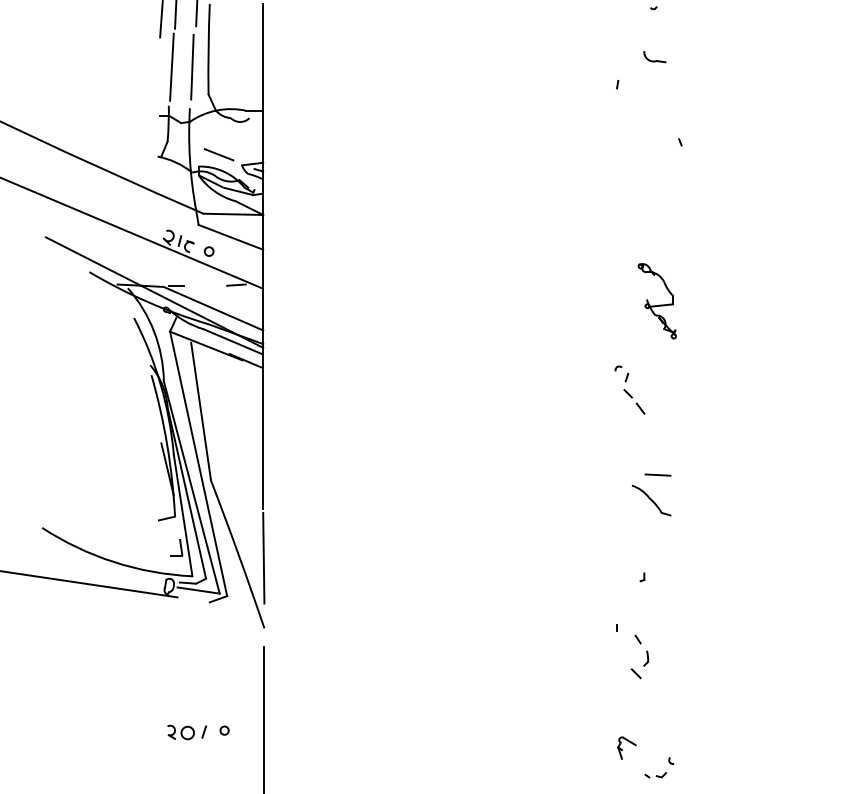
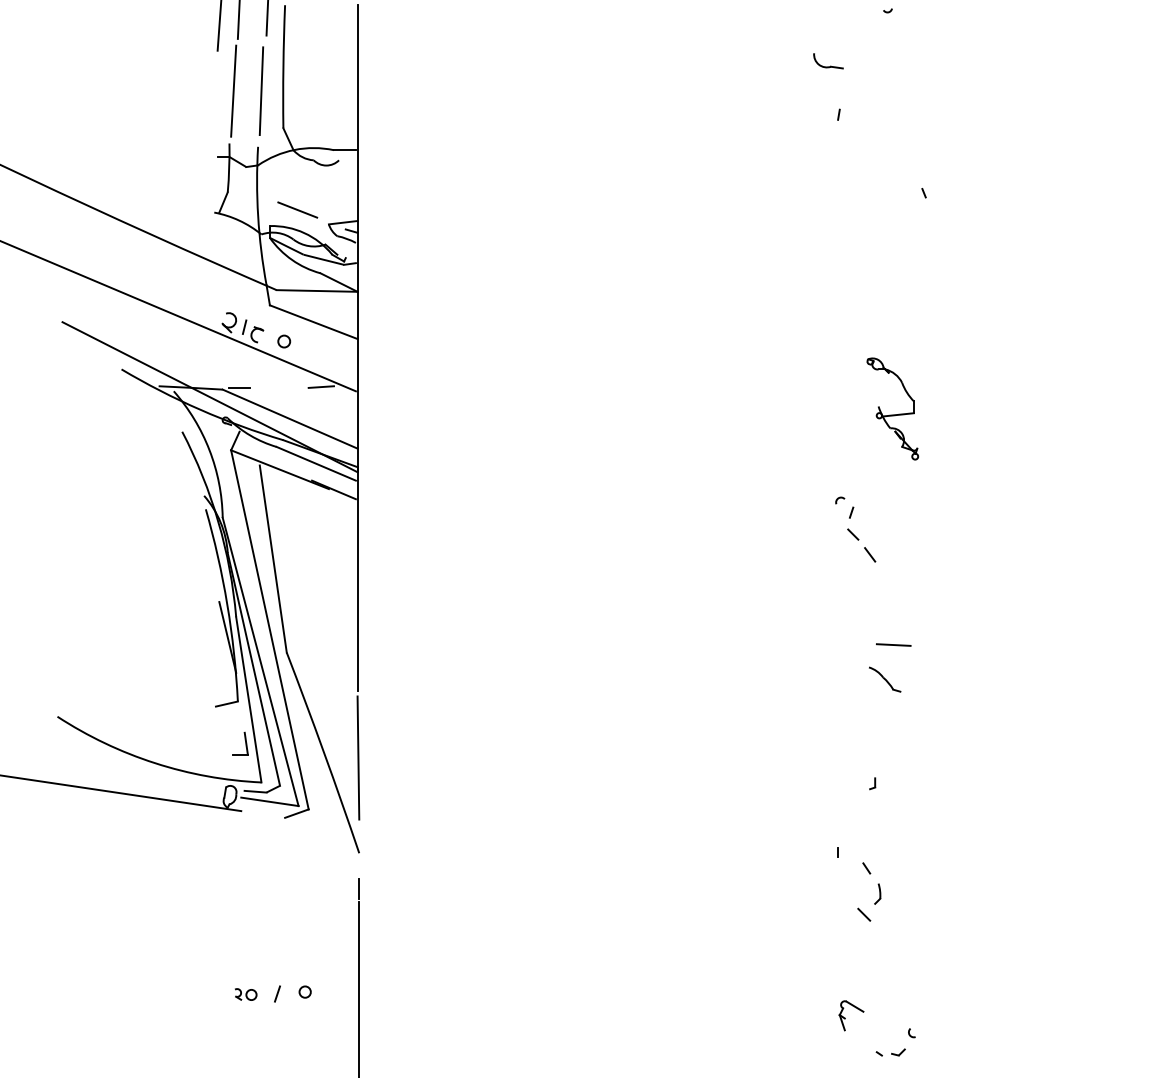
part: (654, 57) -> (828, 61), moved
part: (651, 500) -> (884, 679), size x0.6
part: (180, 732) -> (245, 994), size x0.6

